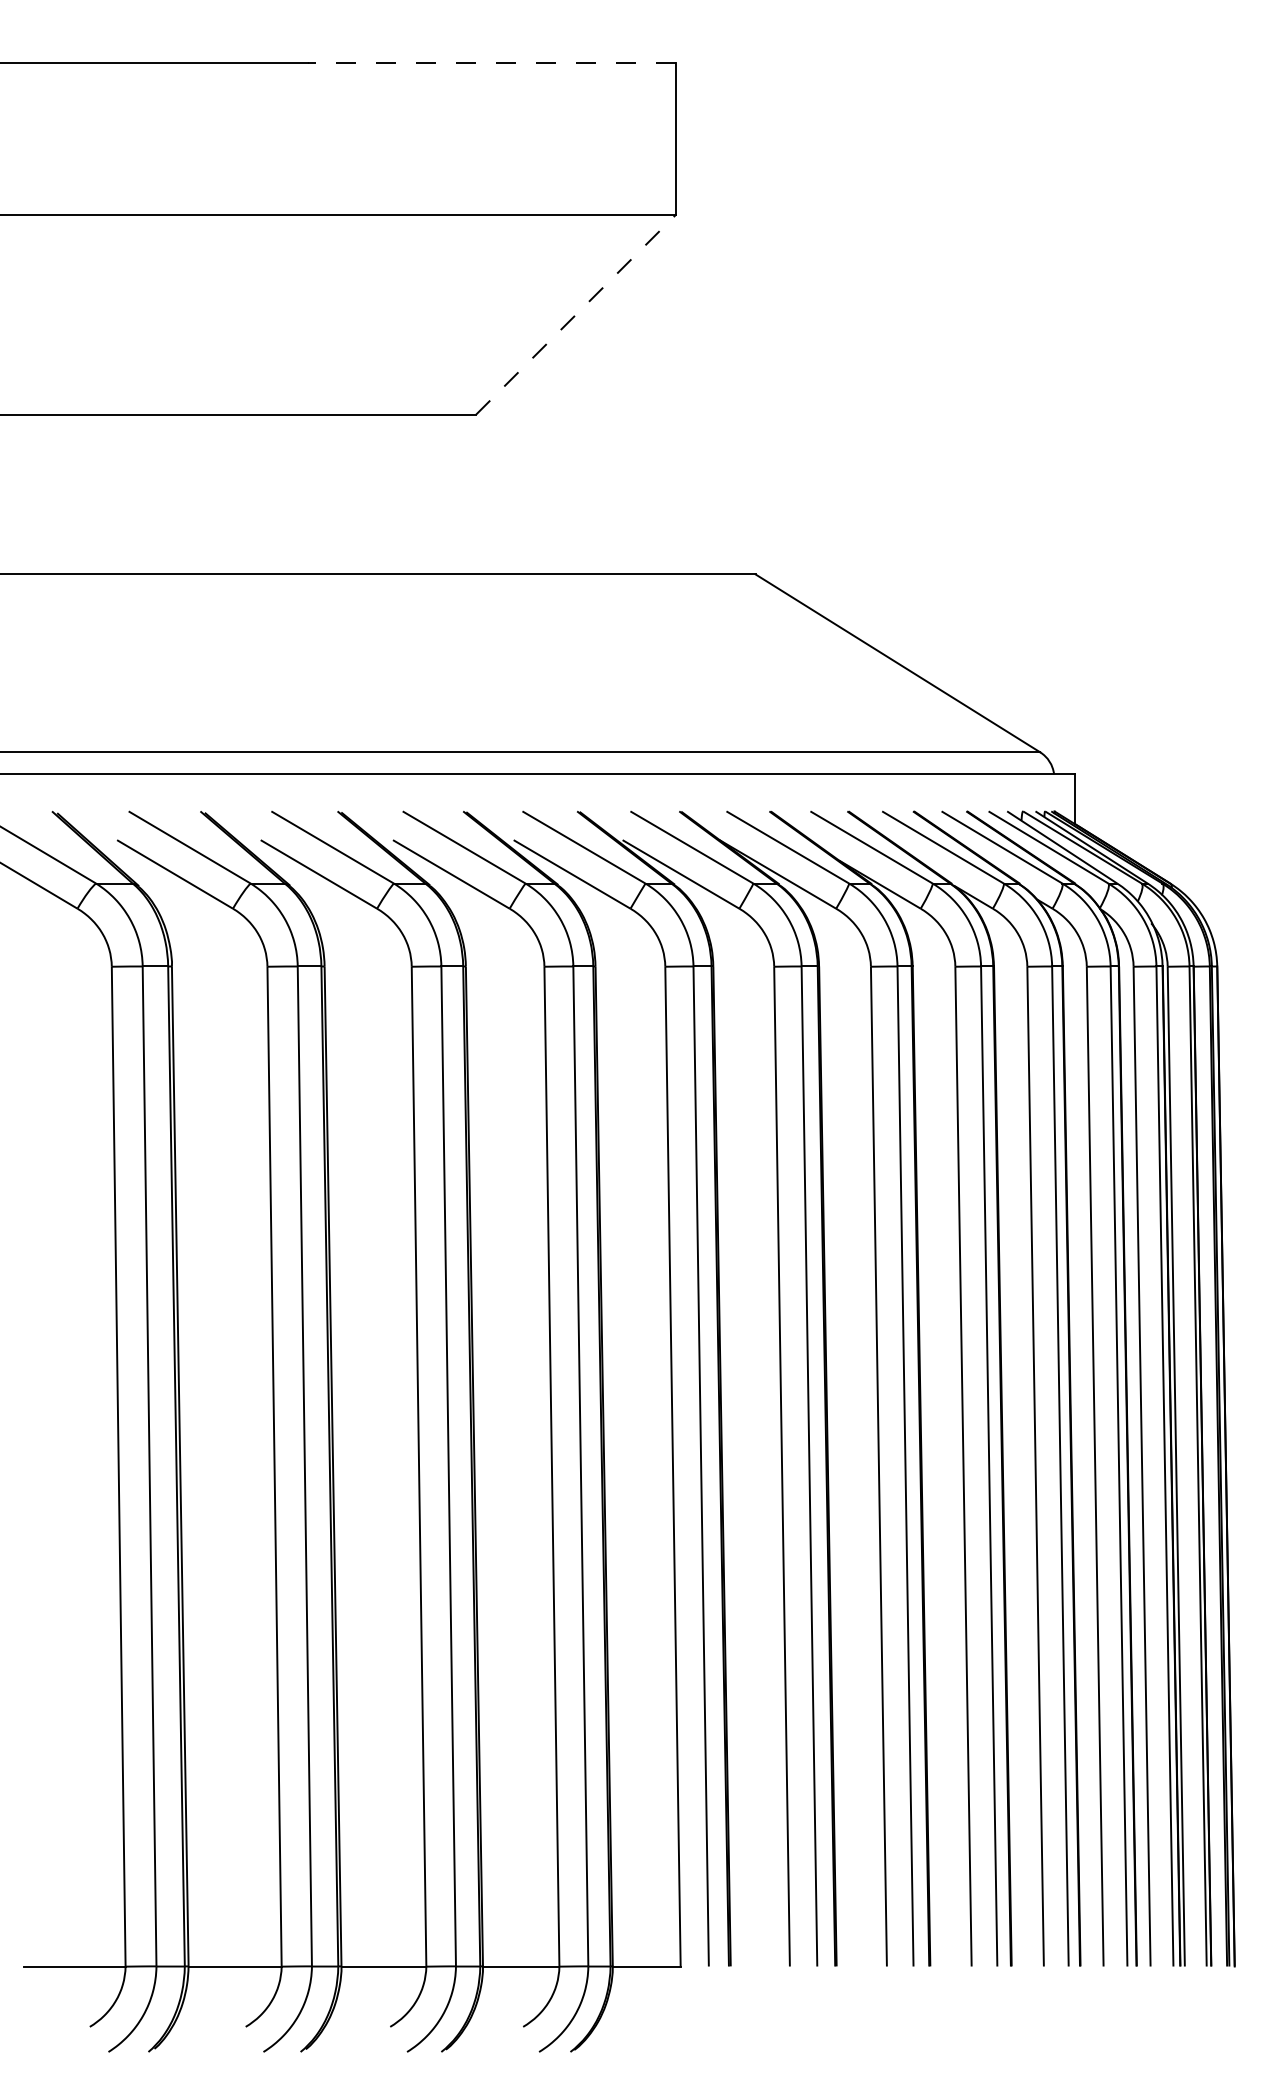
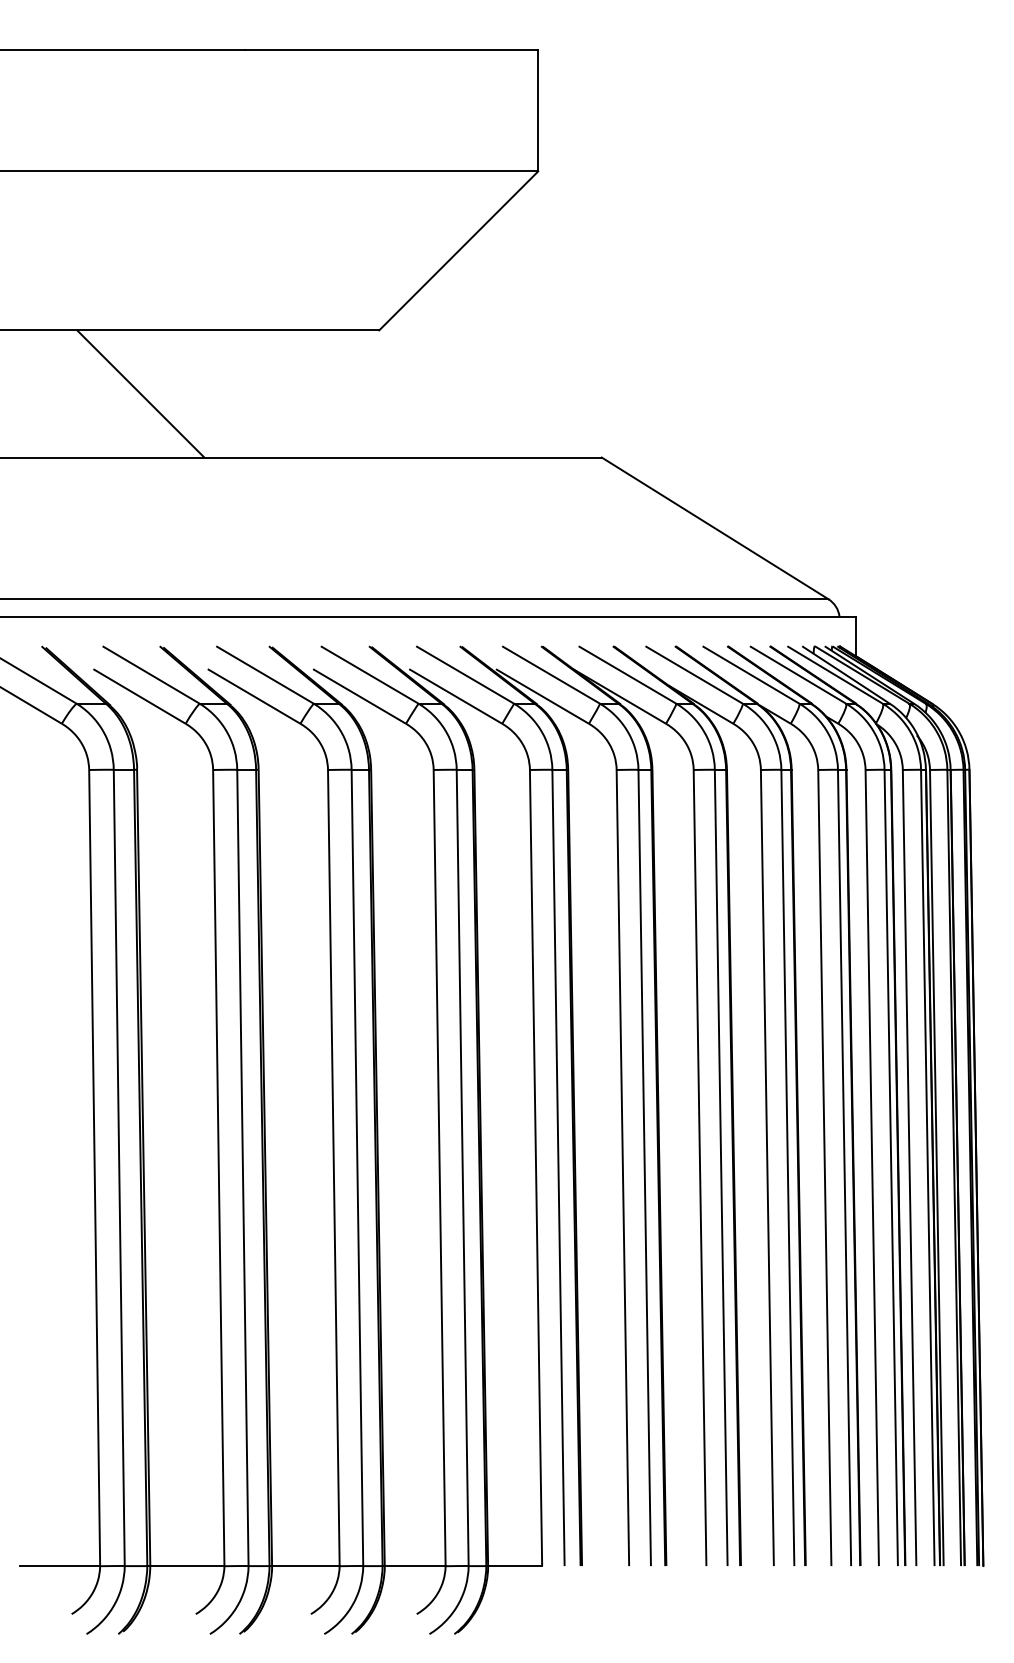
line: (491, 62) -> (391, 49), dashed -> solid
line: (576, 314) -> (459, 250), dashed -> solid
line: (176, 494) -> (140, 393), added

